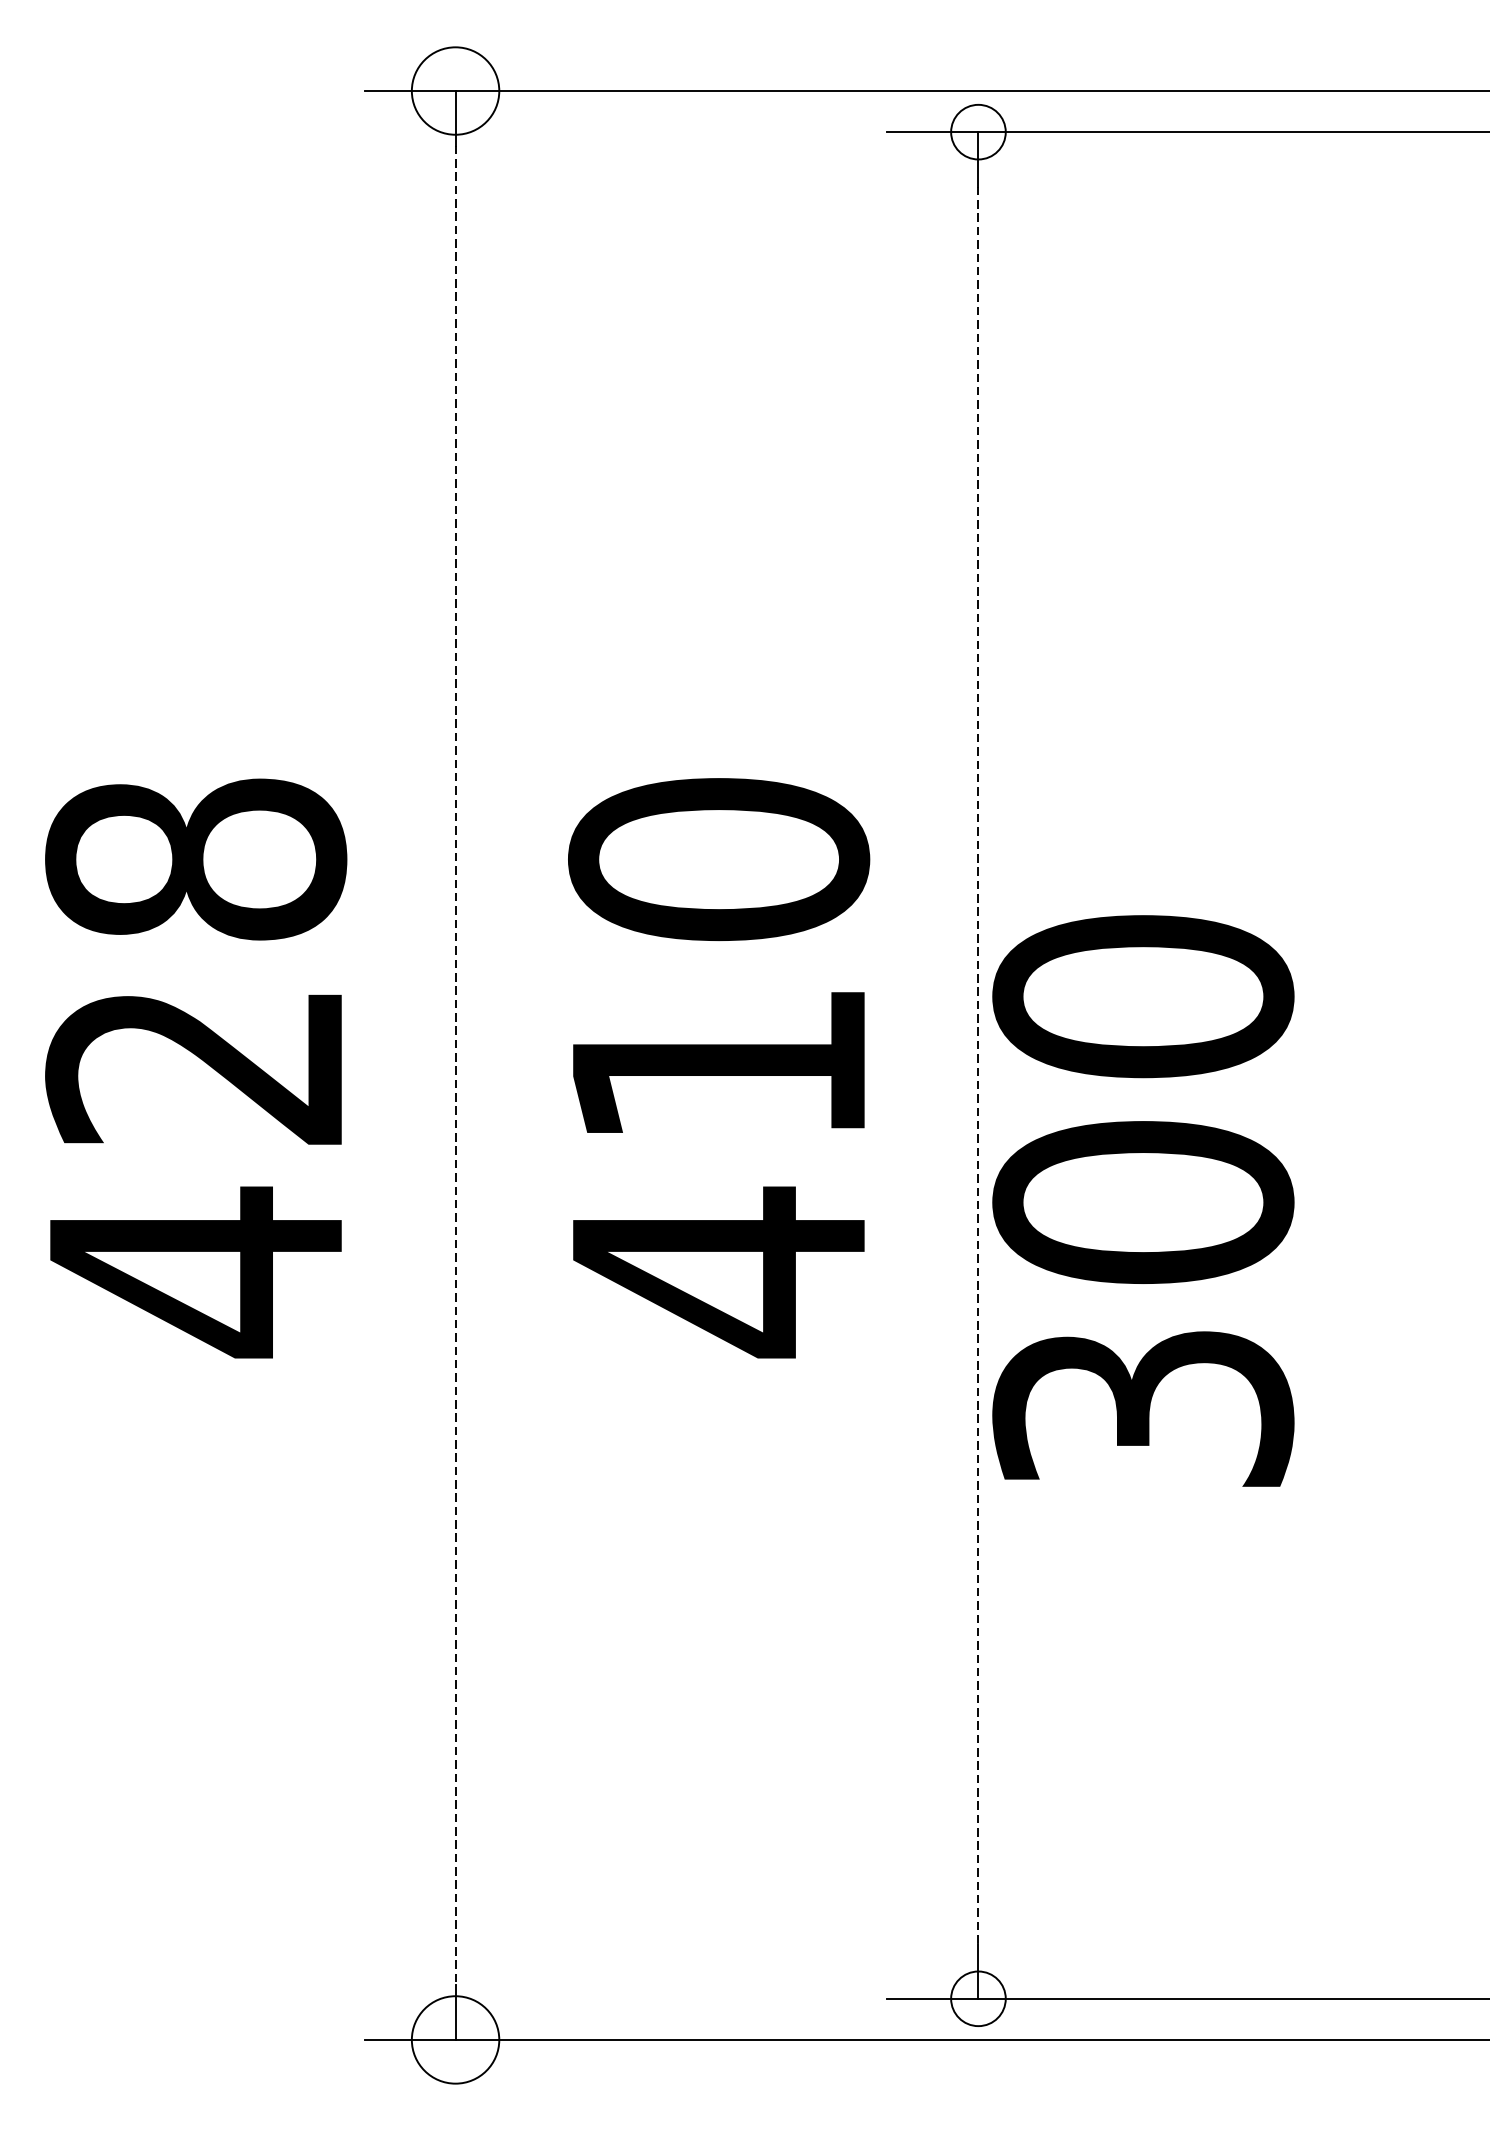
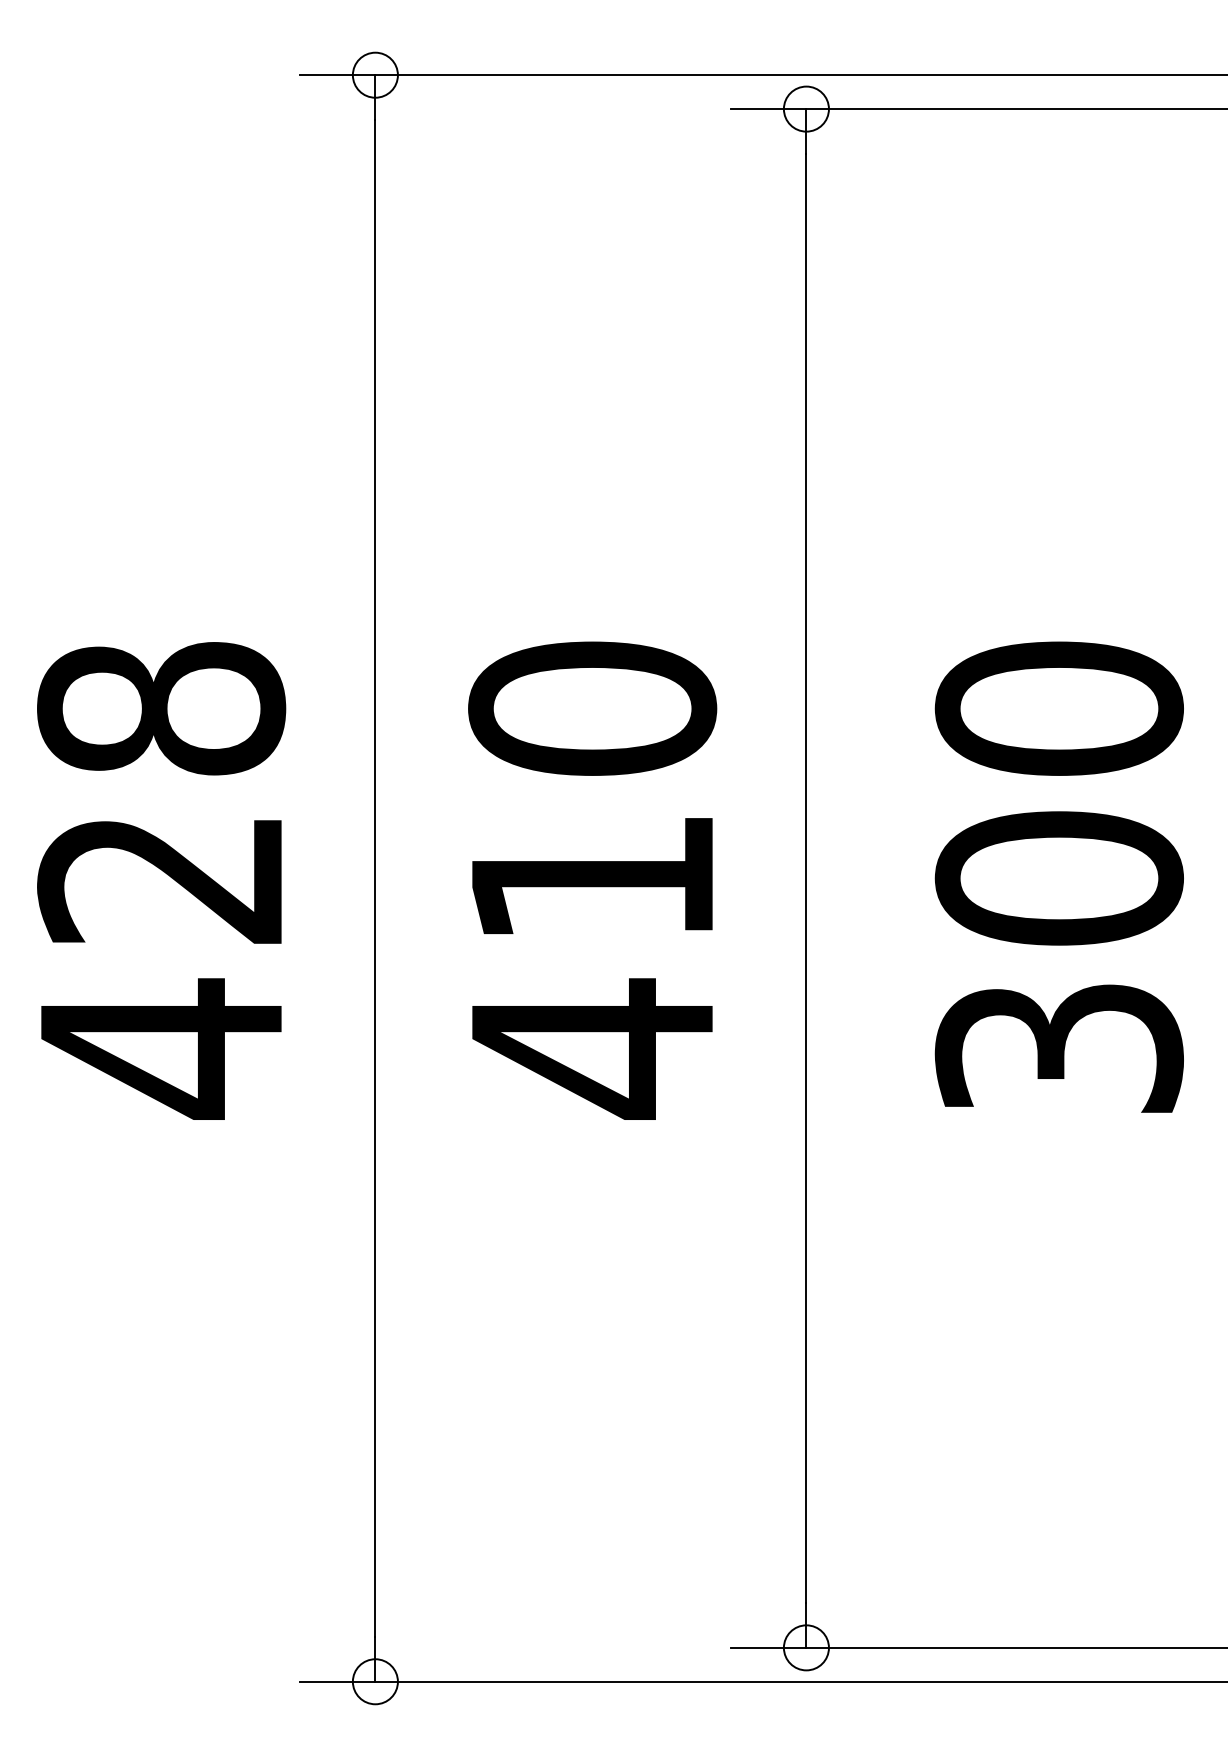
circle: (454, 90) -> (374, 74), size x0.62
line: (455, 1065) -> (375, 878), dashed -> solid
line: (978, 1065) -> (806, 878), dashed -> solid
text: (1142, 1200) -> (1058, 876), moved
circle: (454, 2039) -> (374, 1681), size x0.62

